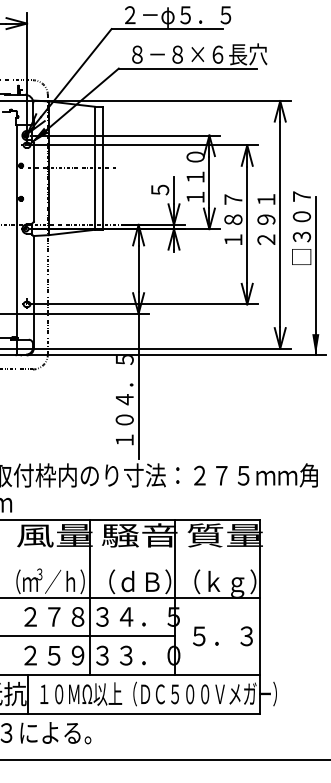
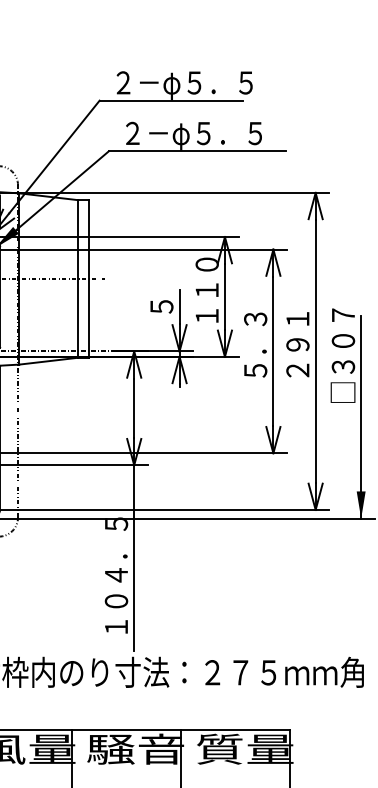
text: (199, 55) -> (212, 134), ８－８×６長穴 -> ２－φ５．５
text: (233, 219) -> (255, 344), １８７ -> ５．３

